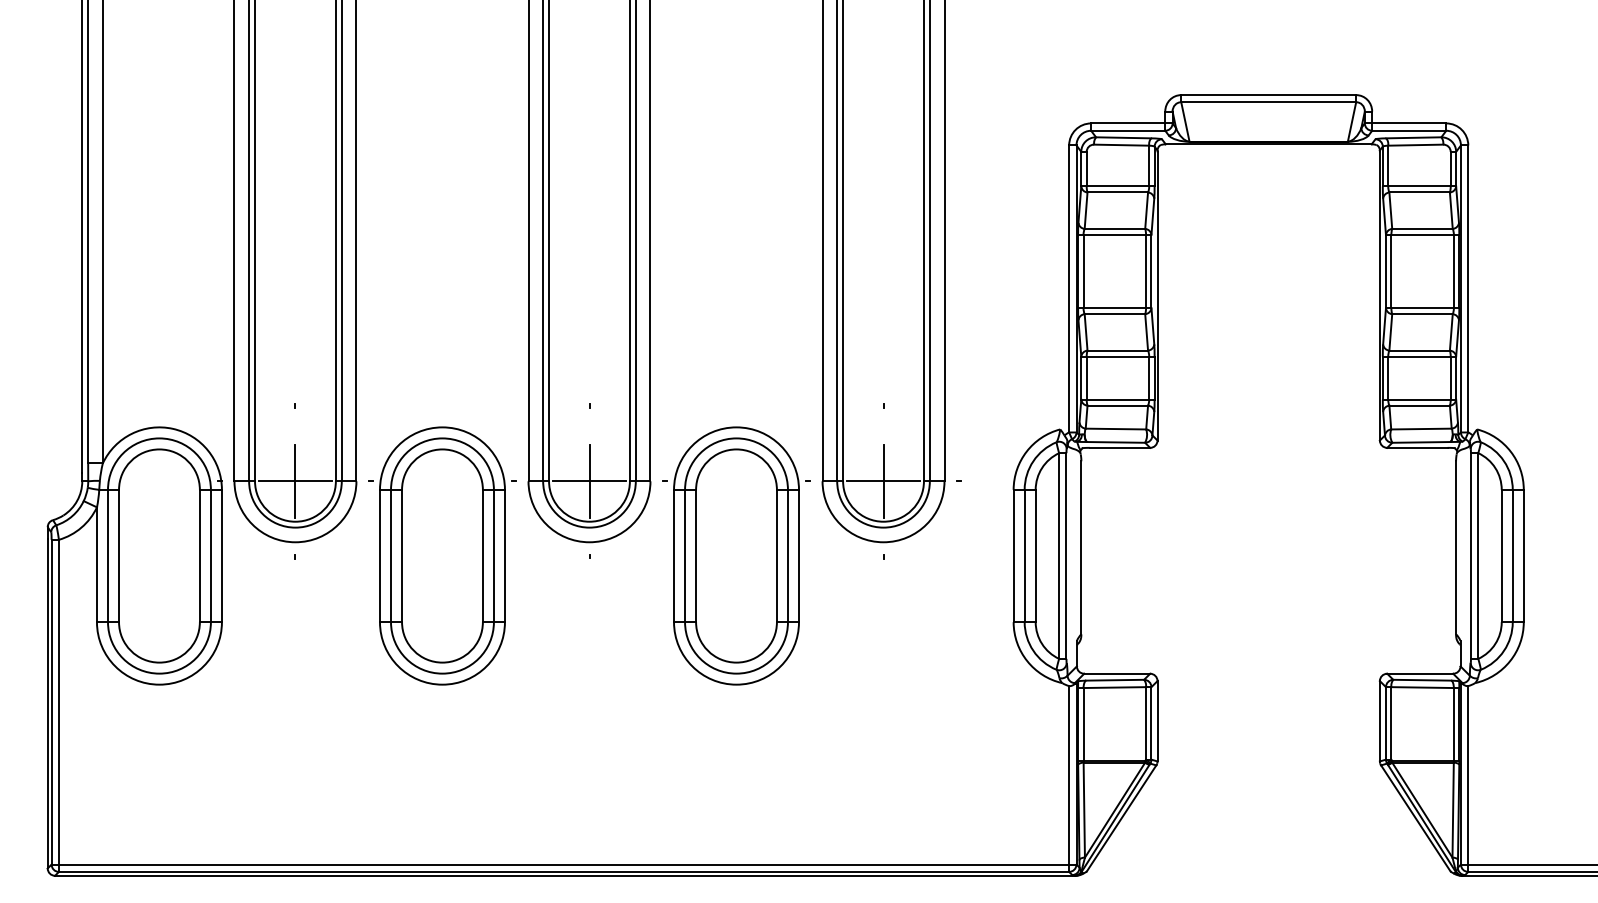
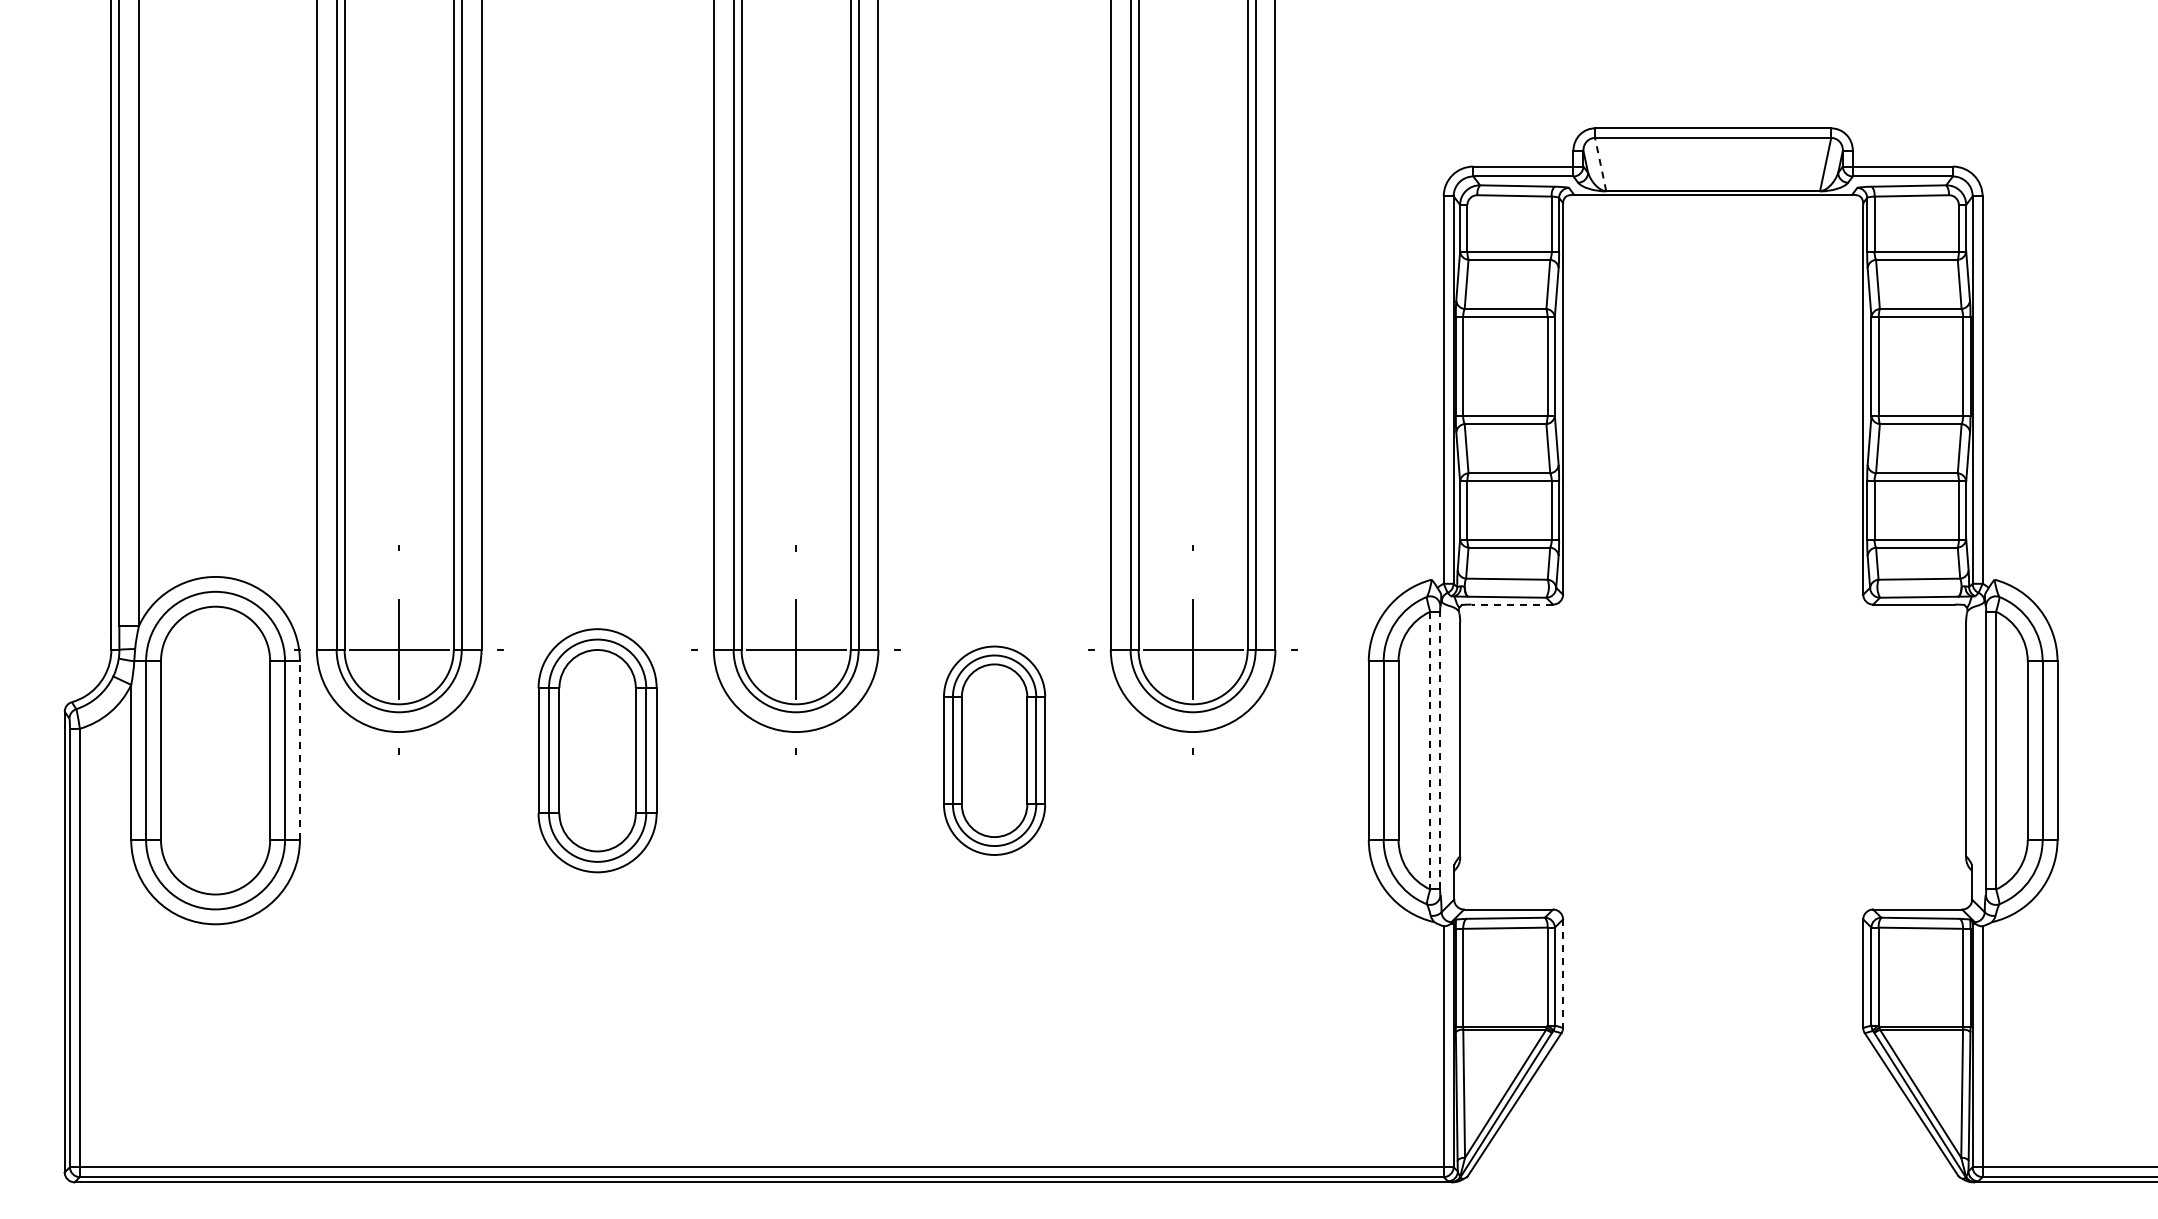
line: (1185, 121) -> (1600, 164), solid -> dashed
line: (1120, 447) -> (1512, 604), solid -> dashed
line: (221, 555) -> (299, 750), solid -> dashed
part: (442, 555) -> (597, 750), size x0.7
part: (736, 555) -> (994, 750), size x0.6
line: (1059, 555) -> (1430, 750), solid -> dashed
line: (1066, 555) -> (1440, 750), solid -> dashed
line: (1157, 721) -> (1563, 974), solid -> dashed

